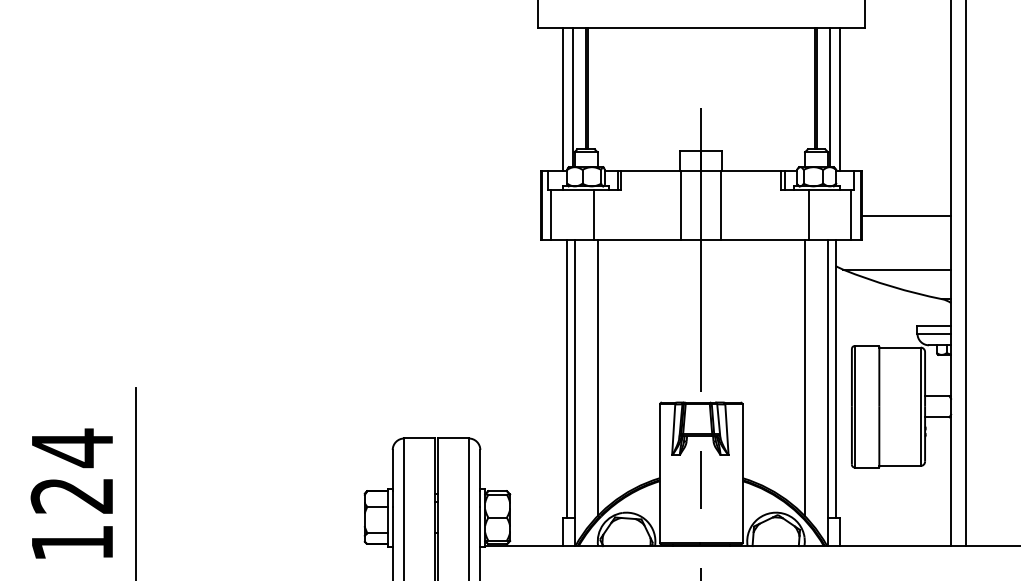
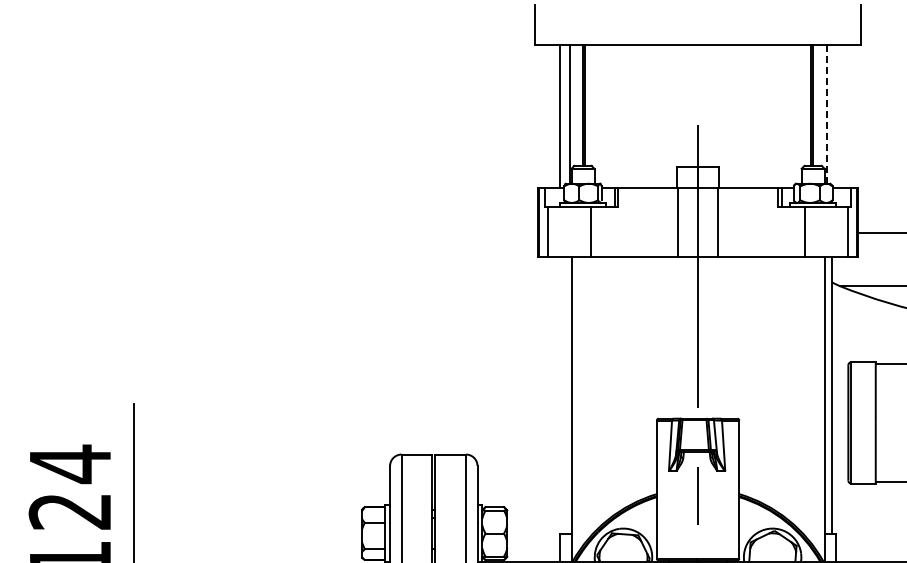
line: (830, 97) -> (826, 114), solid -> dashed
line: (839, 99) -> (835, 116), removed
line: (597, 378) -> (594, 394), removed
line: (805, 378) -> (802, 394), removed
line: (566, 379) -> (563, 395), removed

